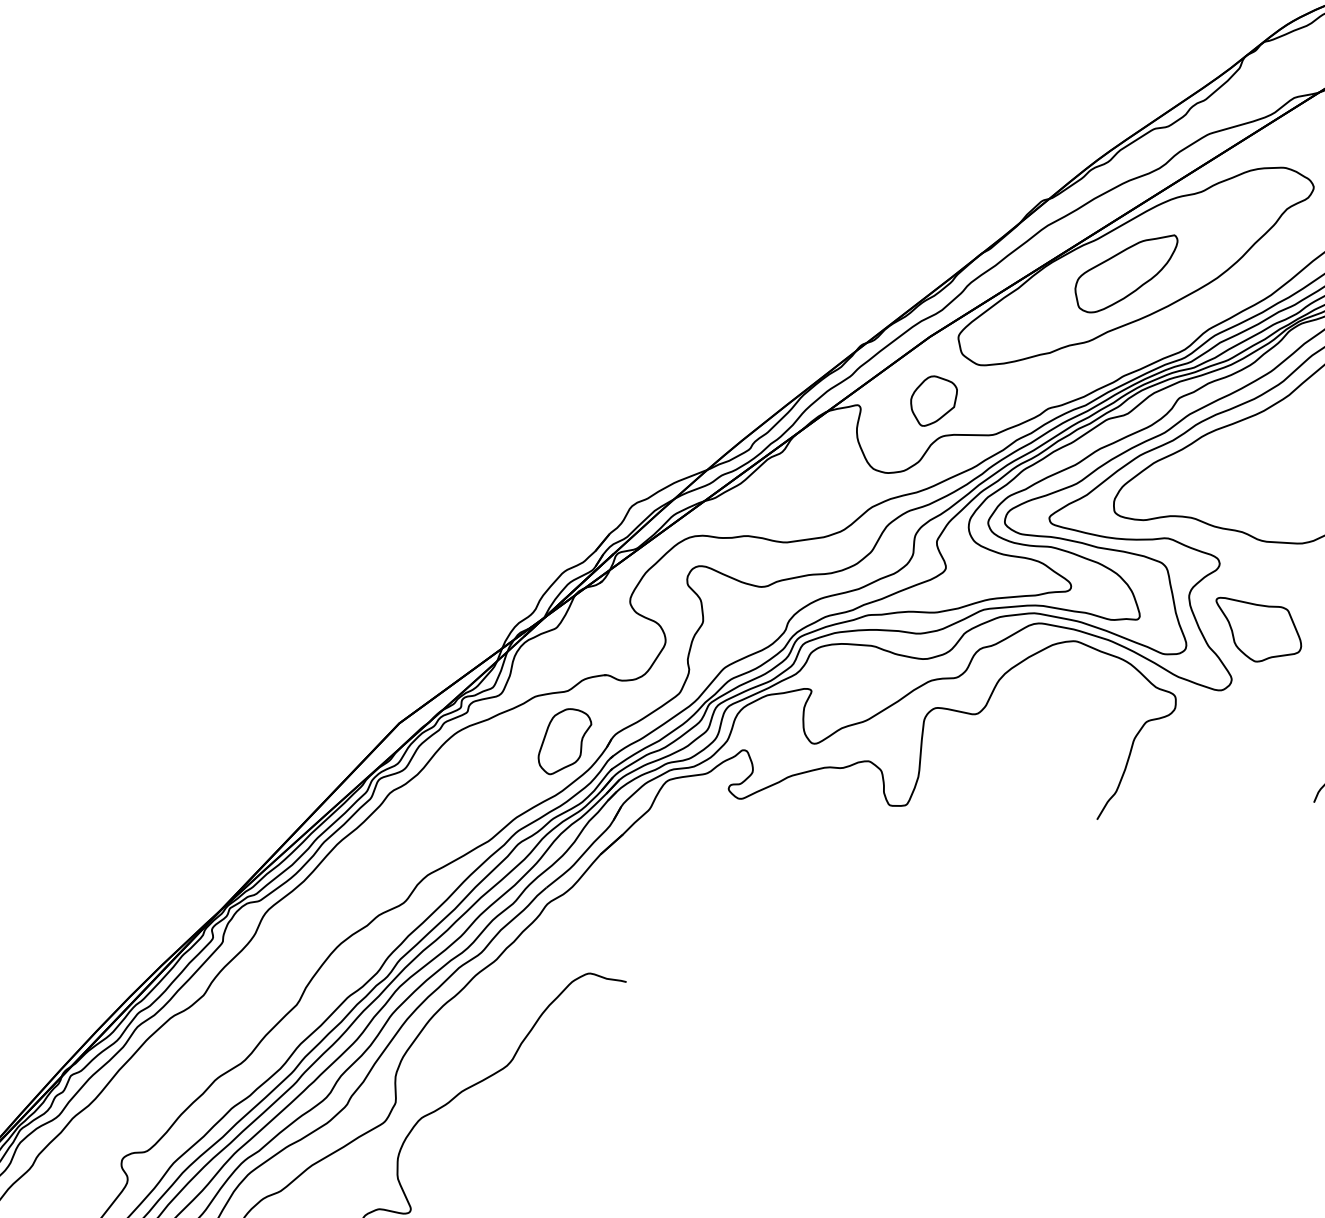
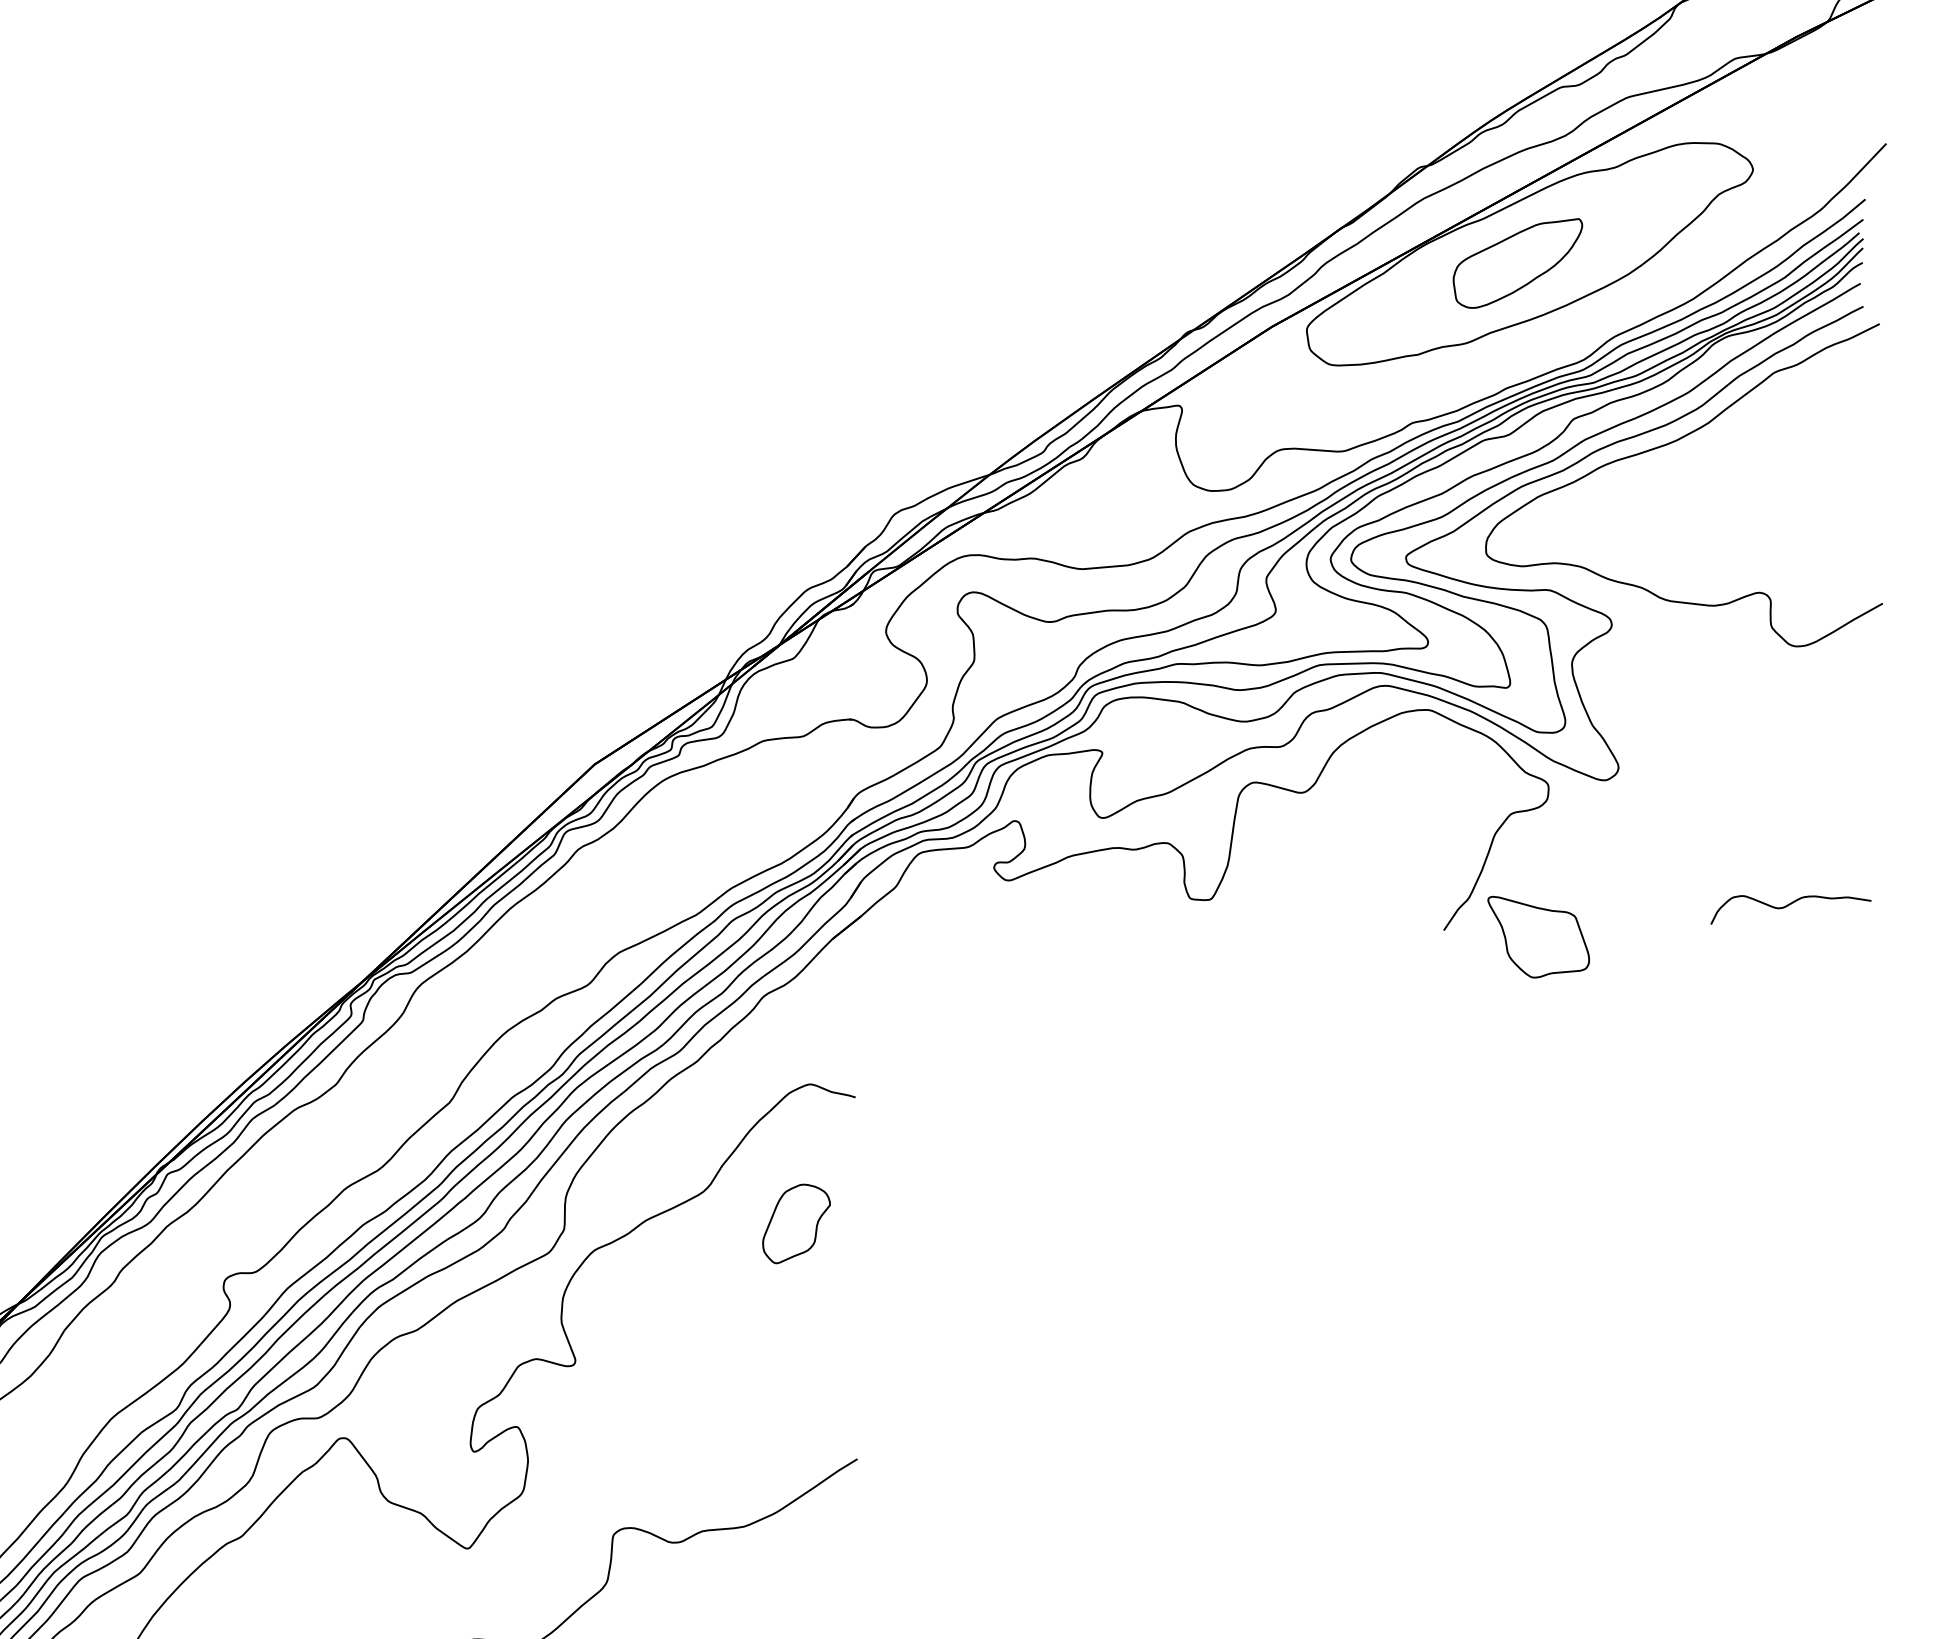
part: (933, 400) -> (1272, 405), removed
part: (1258, 628) -> (1538, 936), moved
part: (564, 741) -> (796, 1223), moved

